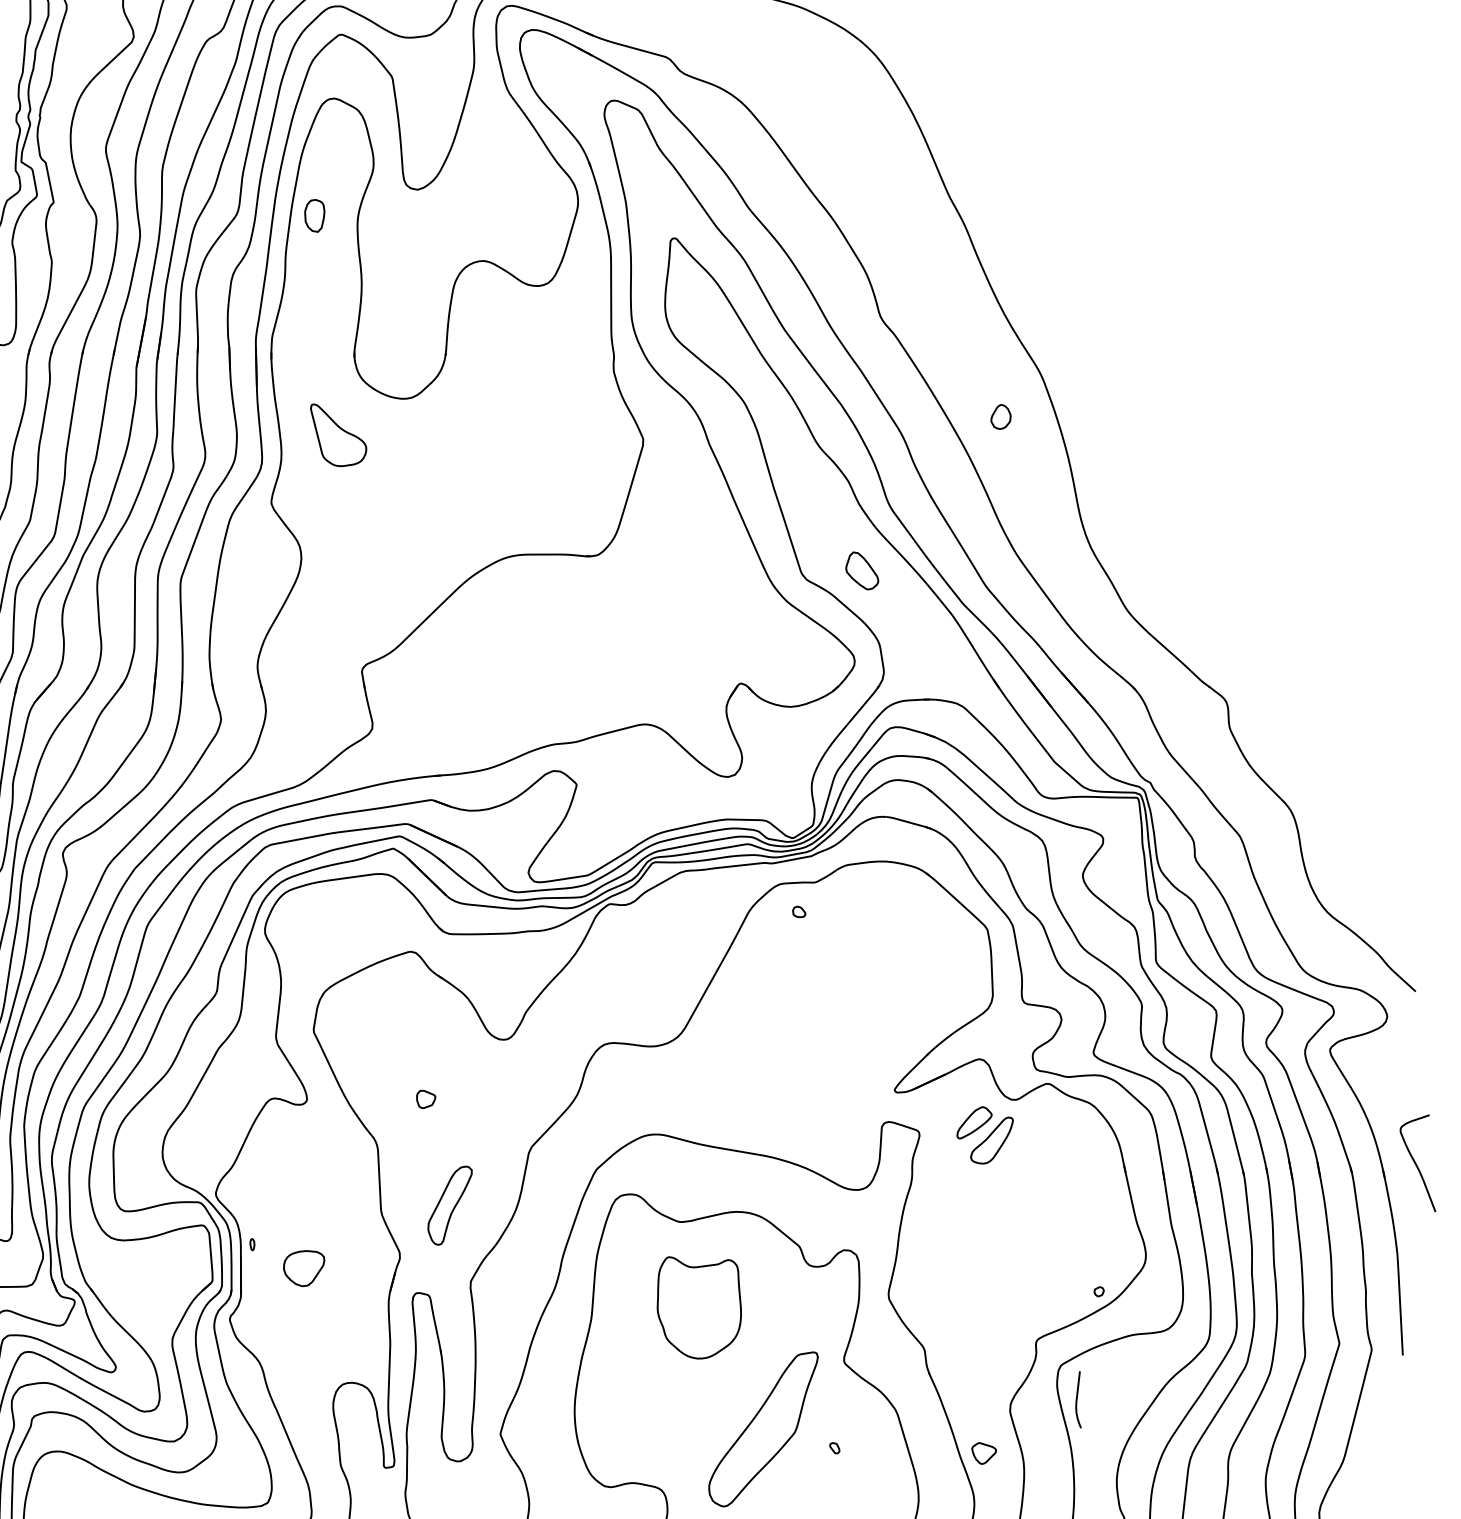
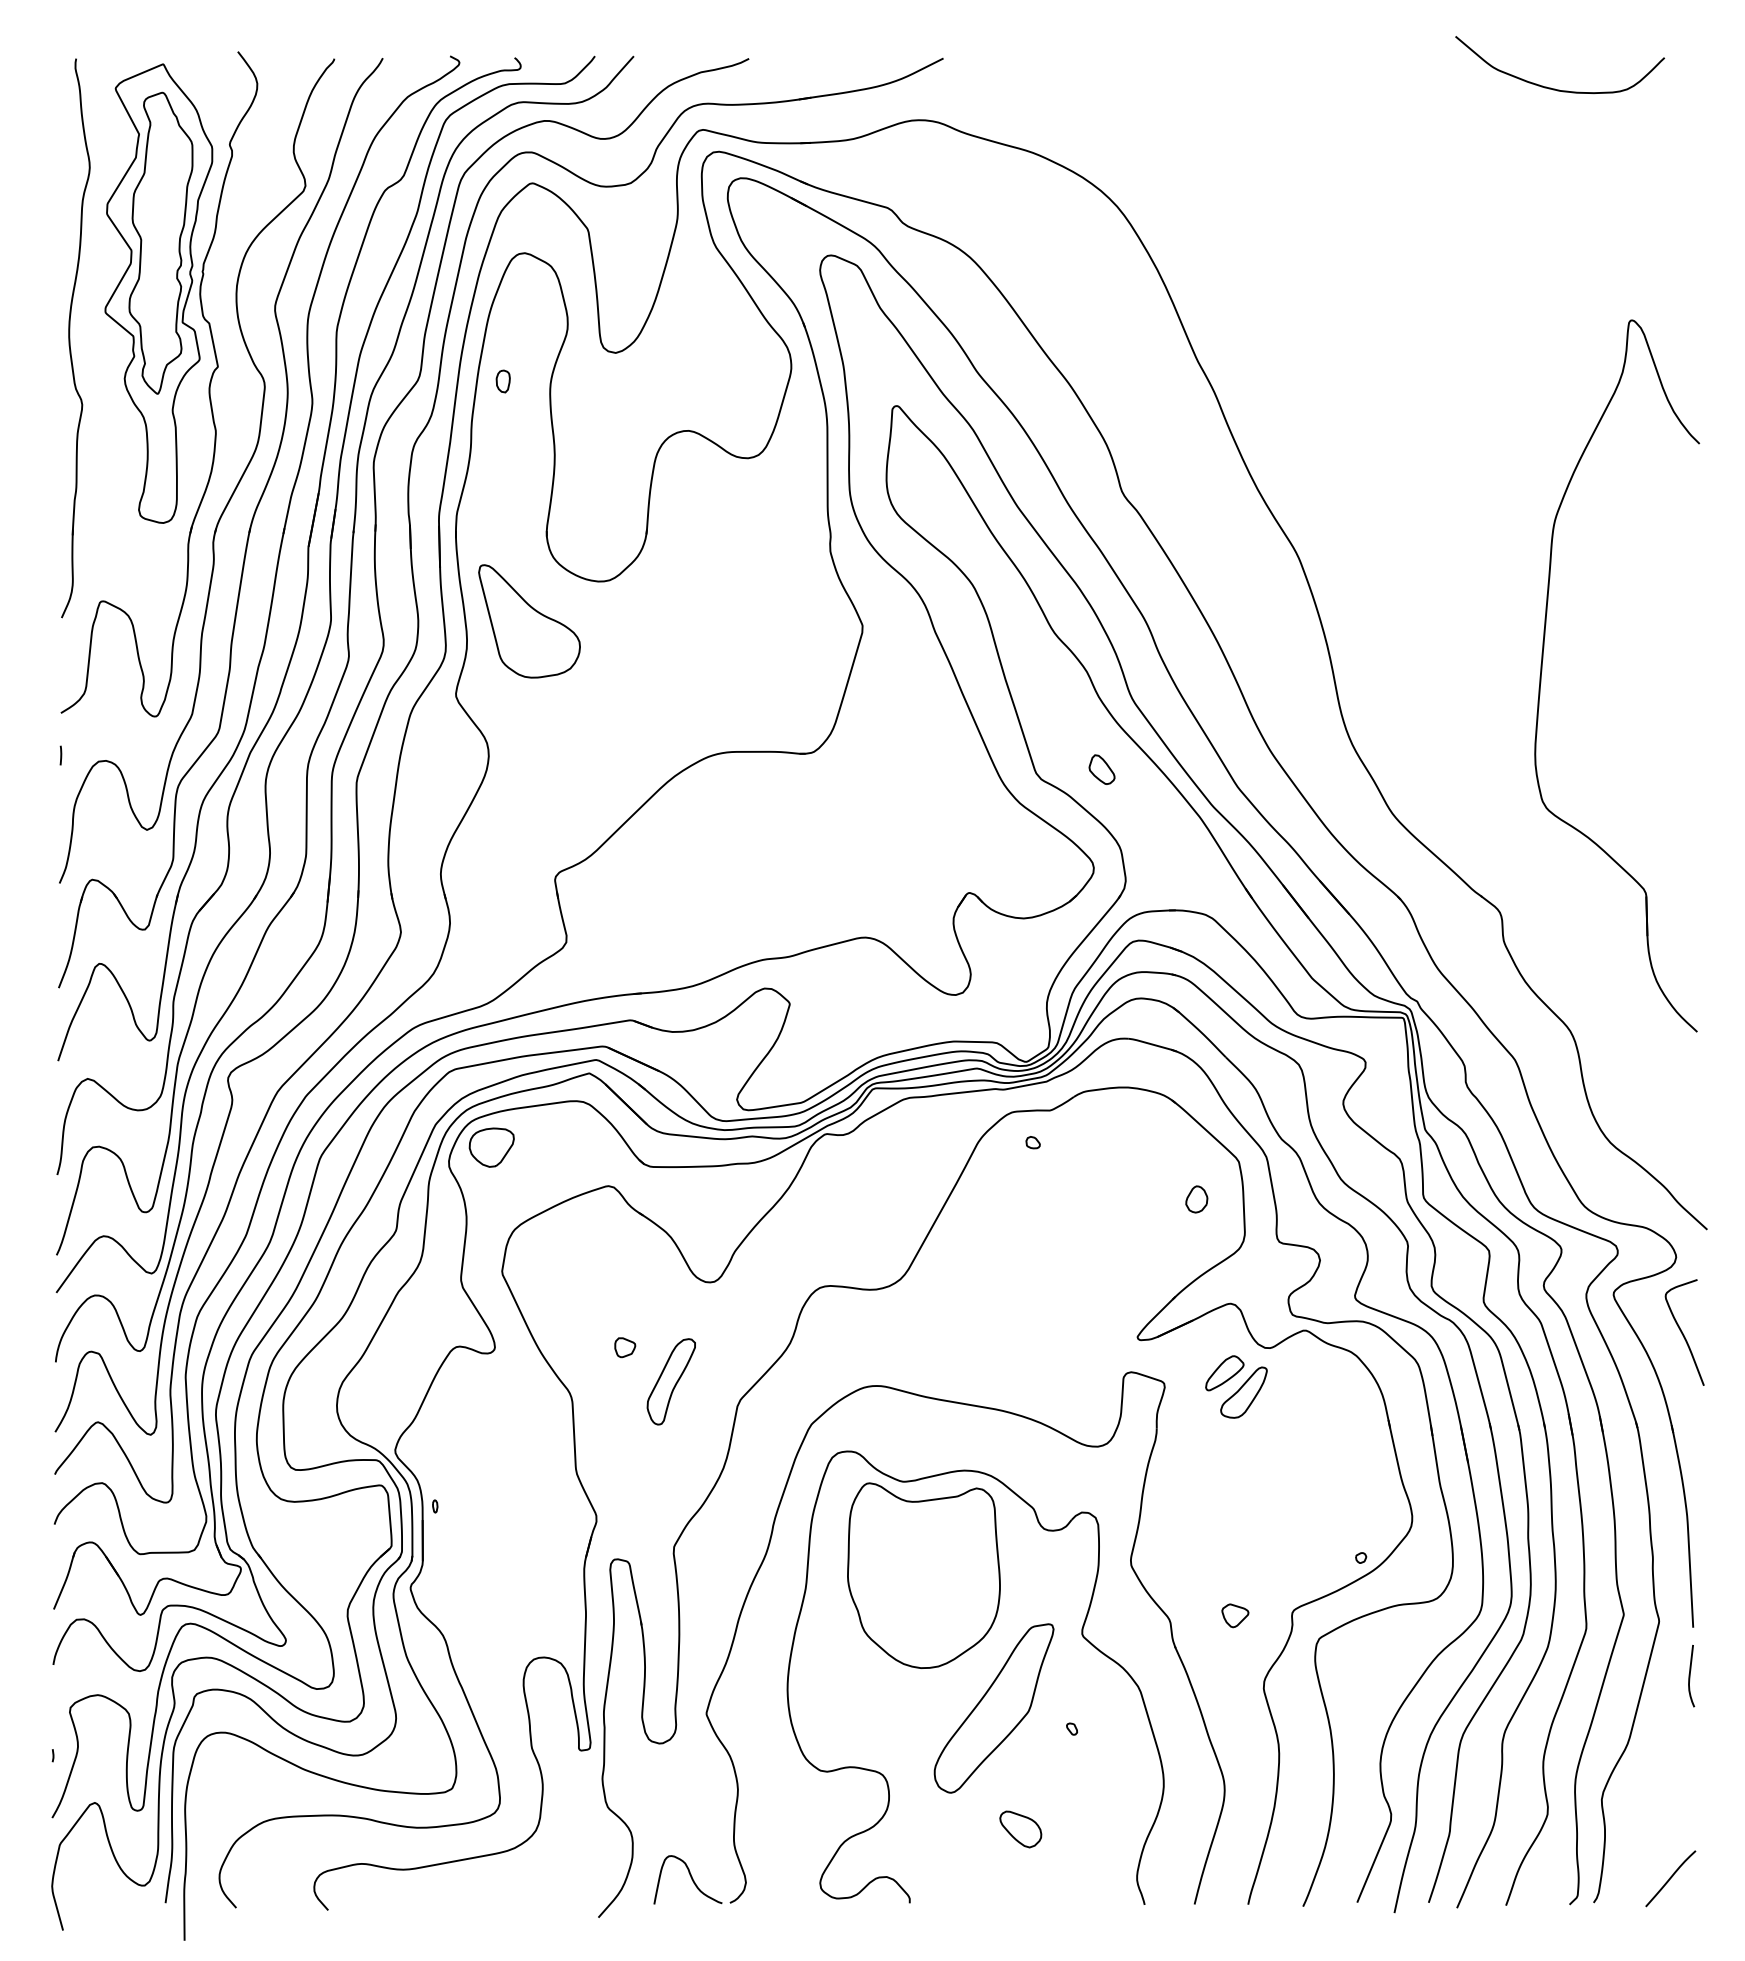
part: (313, 215) -> (502, 381), size x0.62
part: (1000, 417) -> (1196, 1199), moved
part: (338, 435) -> (529, 621), size x1.67
part: (1265, 481) -> (1542, 671), added
part: (861, 570) -> (1101, 769), size x0.71
curve: (1416, 1164) -> (1683, 1333), moved
part: (449, 1205) -> (670, 1381), moved
part: (303, 1268) -> (491, 1147), moved
part: (698, 1307) -> (923, 1575), size x1.67
curve: (1077, 1400) -> (1690, 1676), moved
part: (984, 1453) -> (1235, 1615), moved

